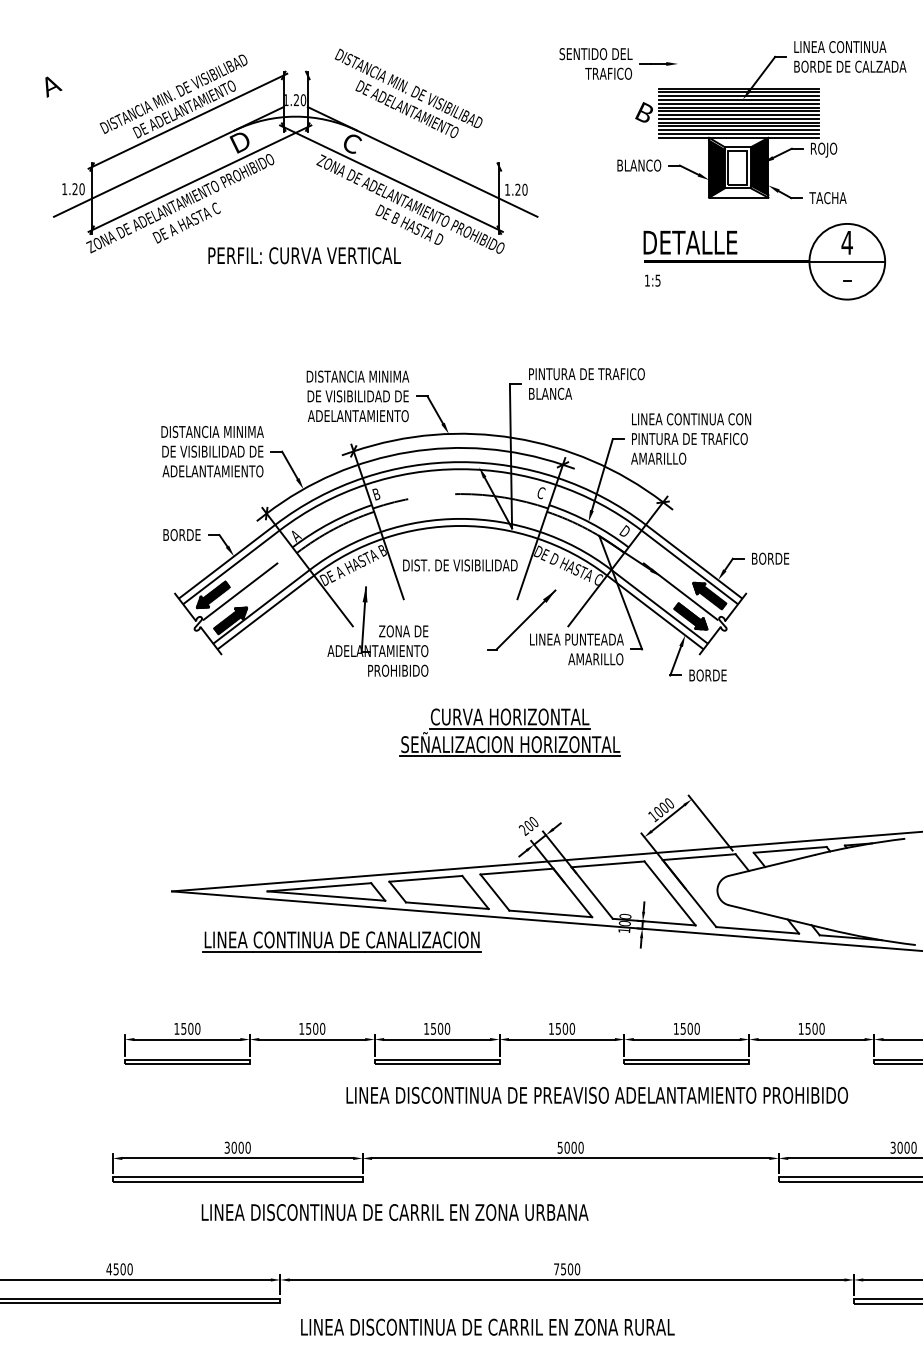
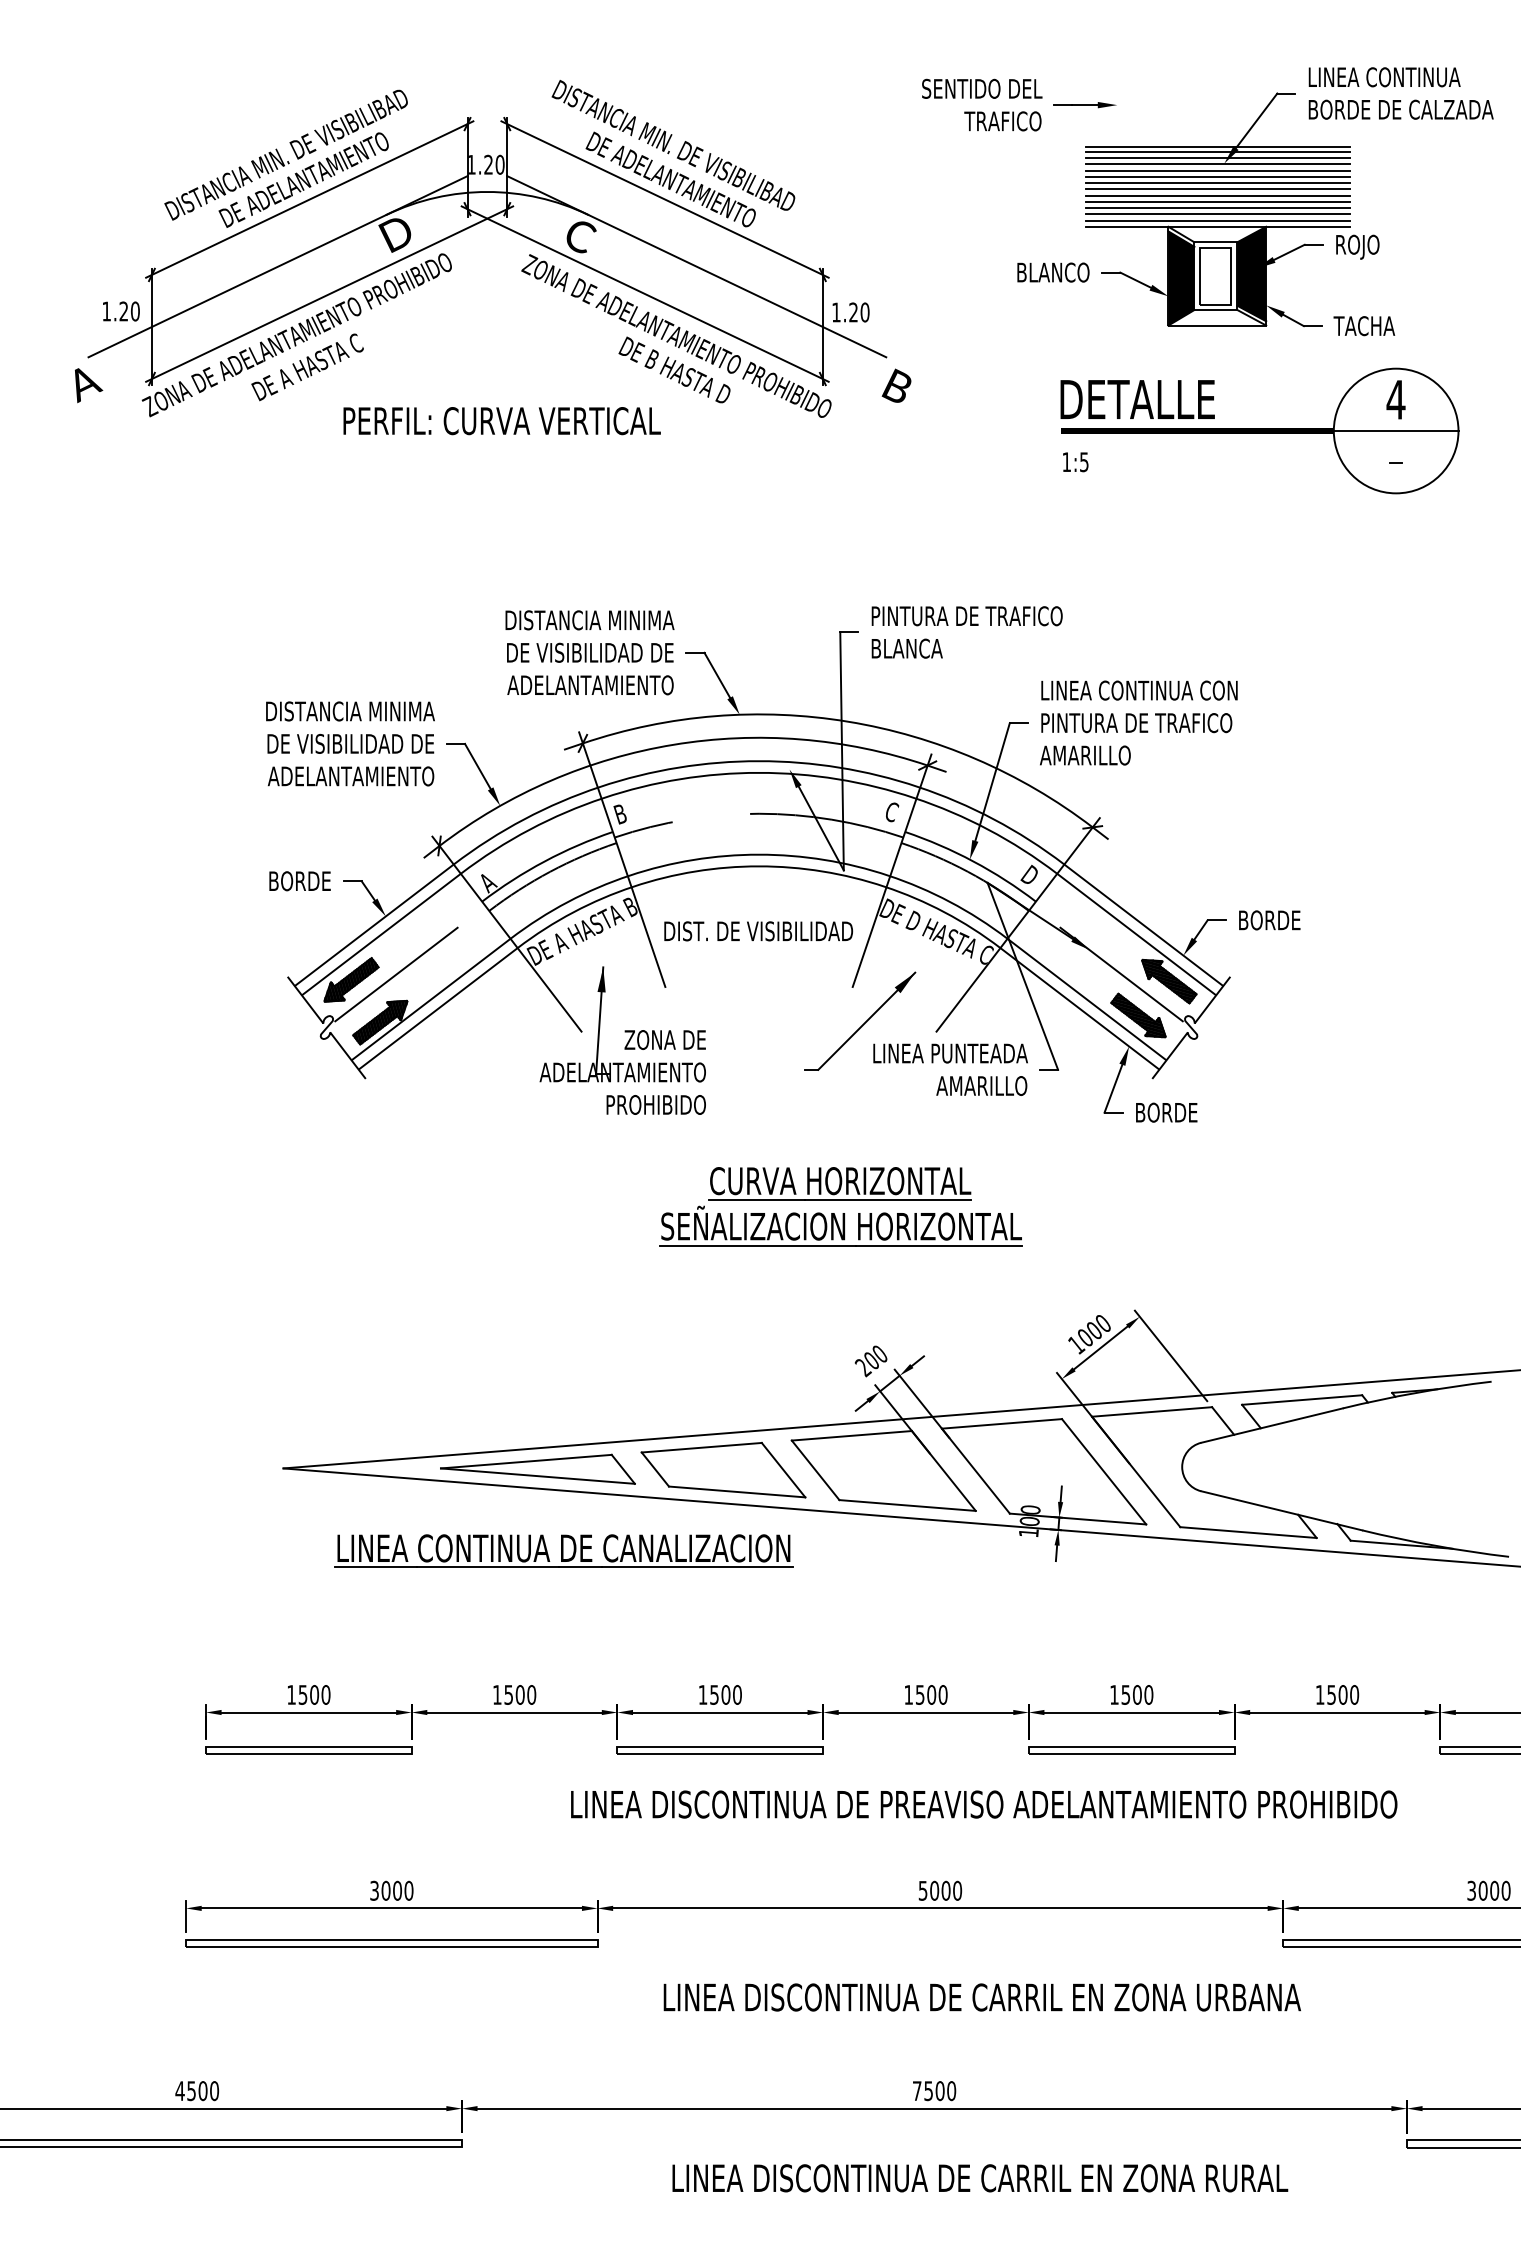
text: (53, 86) -> (88, 384), moved
text: (643, 112) -> (895, 386), moved
line: (403, 120) -> (664, 198), added
text: (394, 1212) -> (981, 1997), moved
text: (487, 1326) -> (979, 2177), moved

